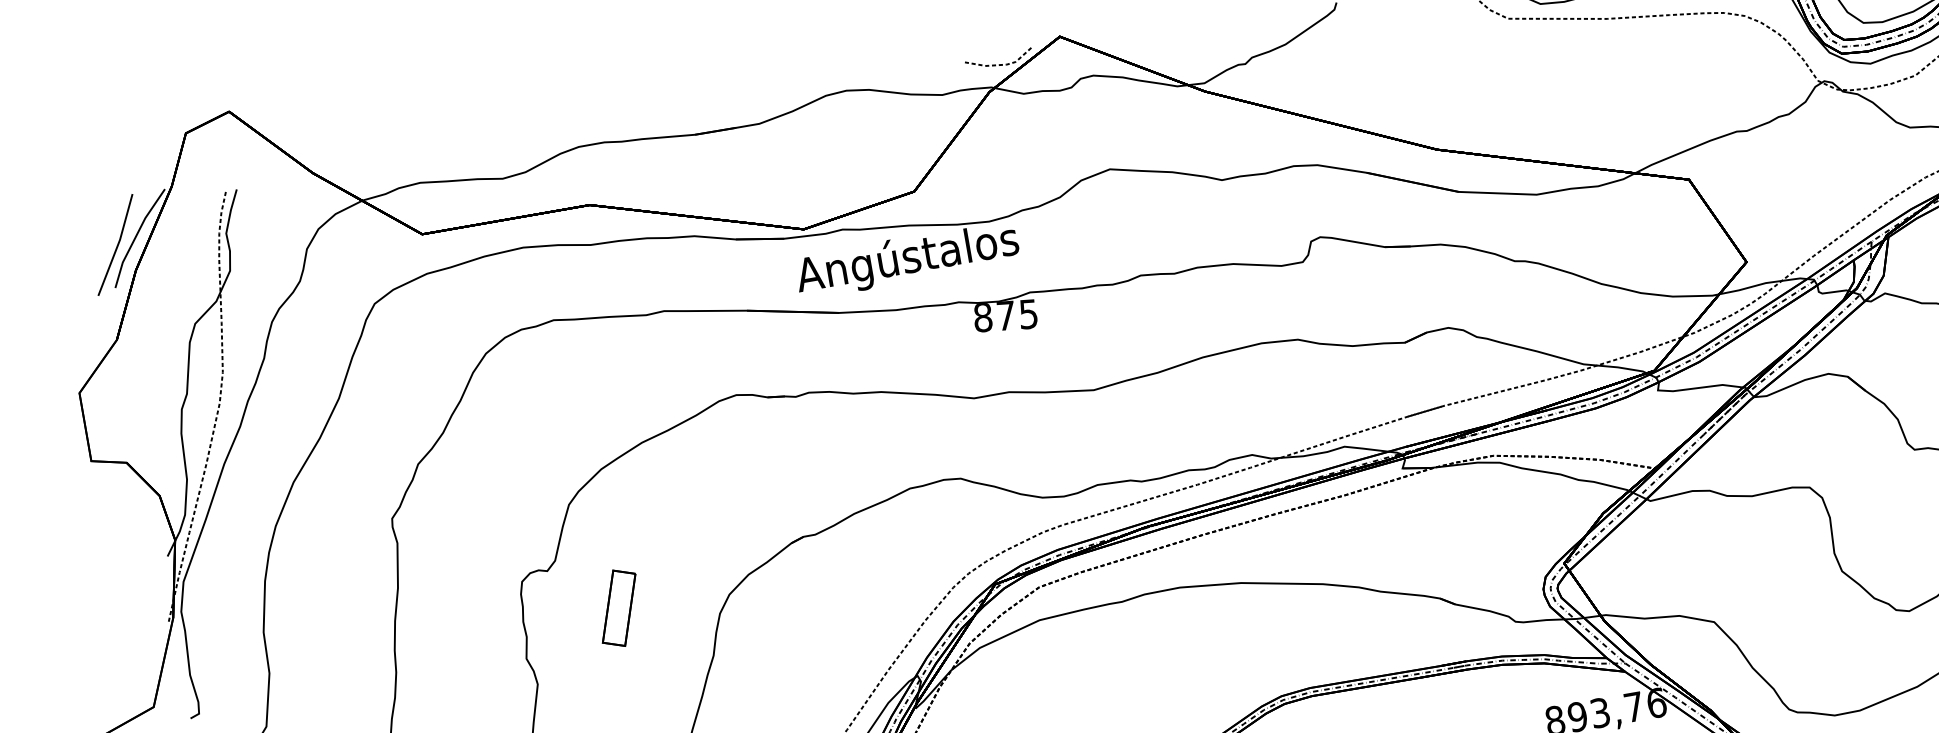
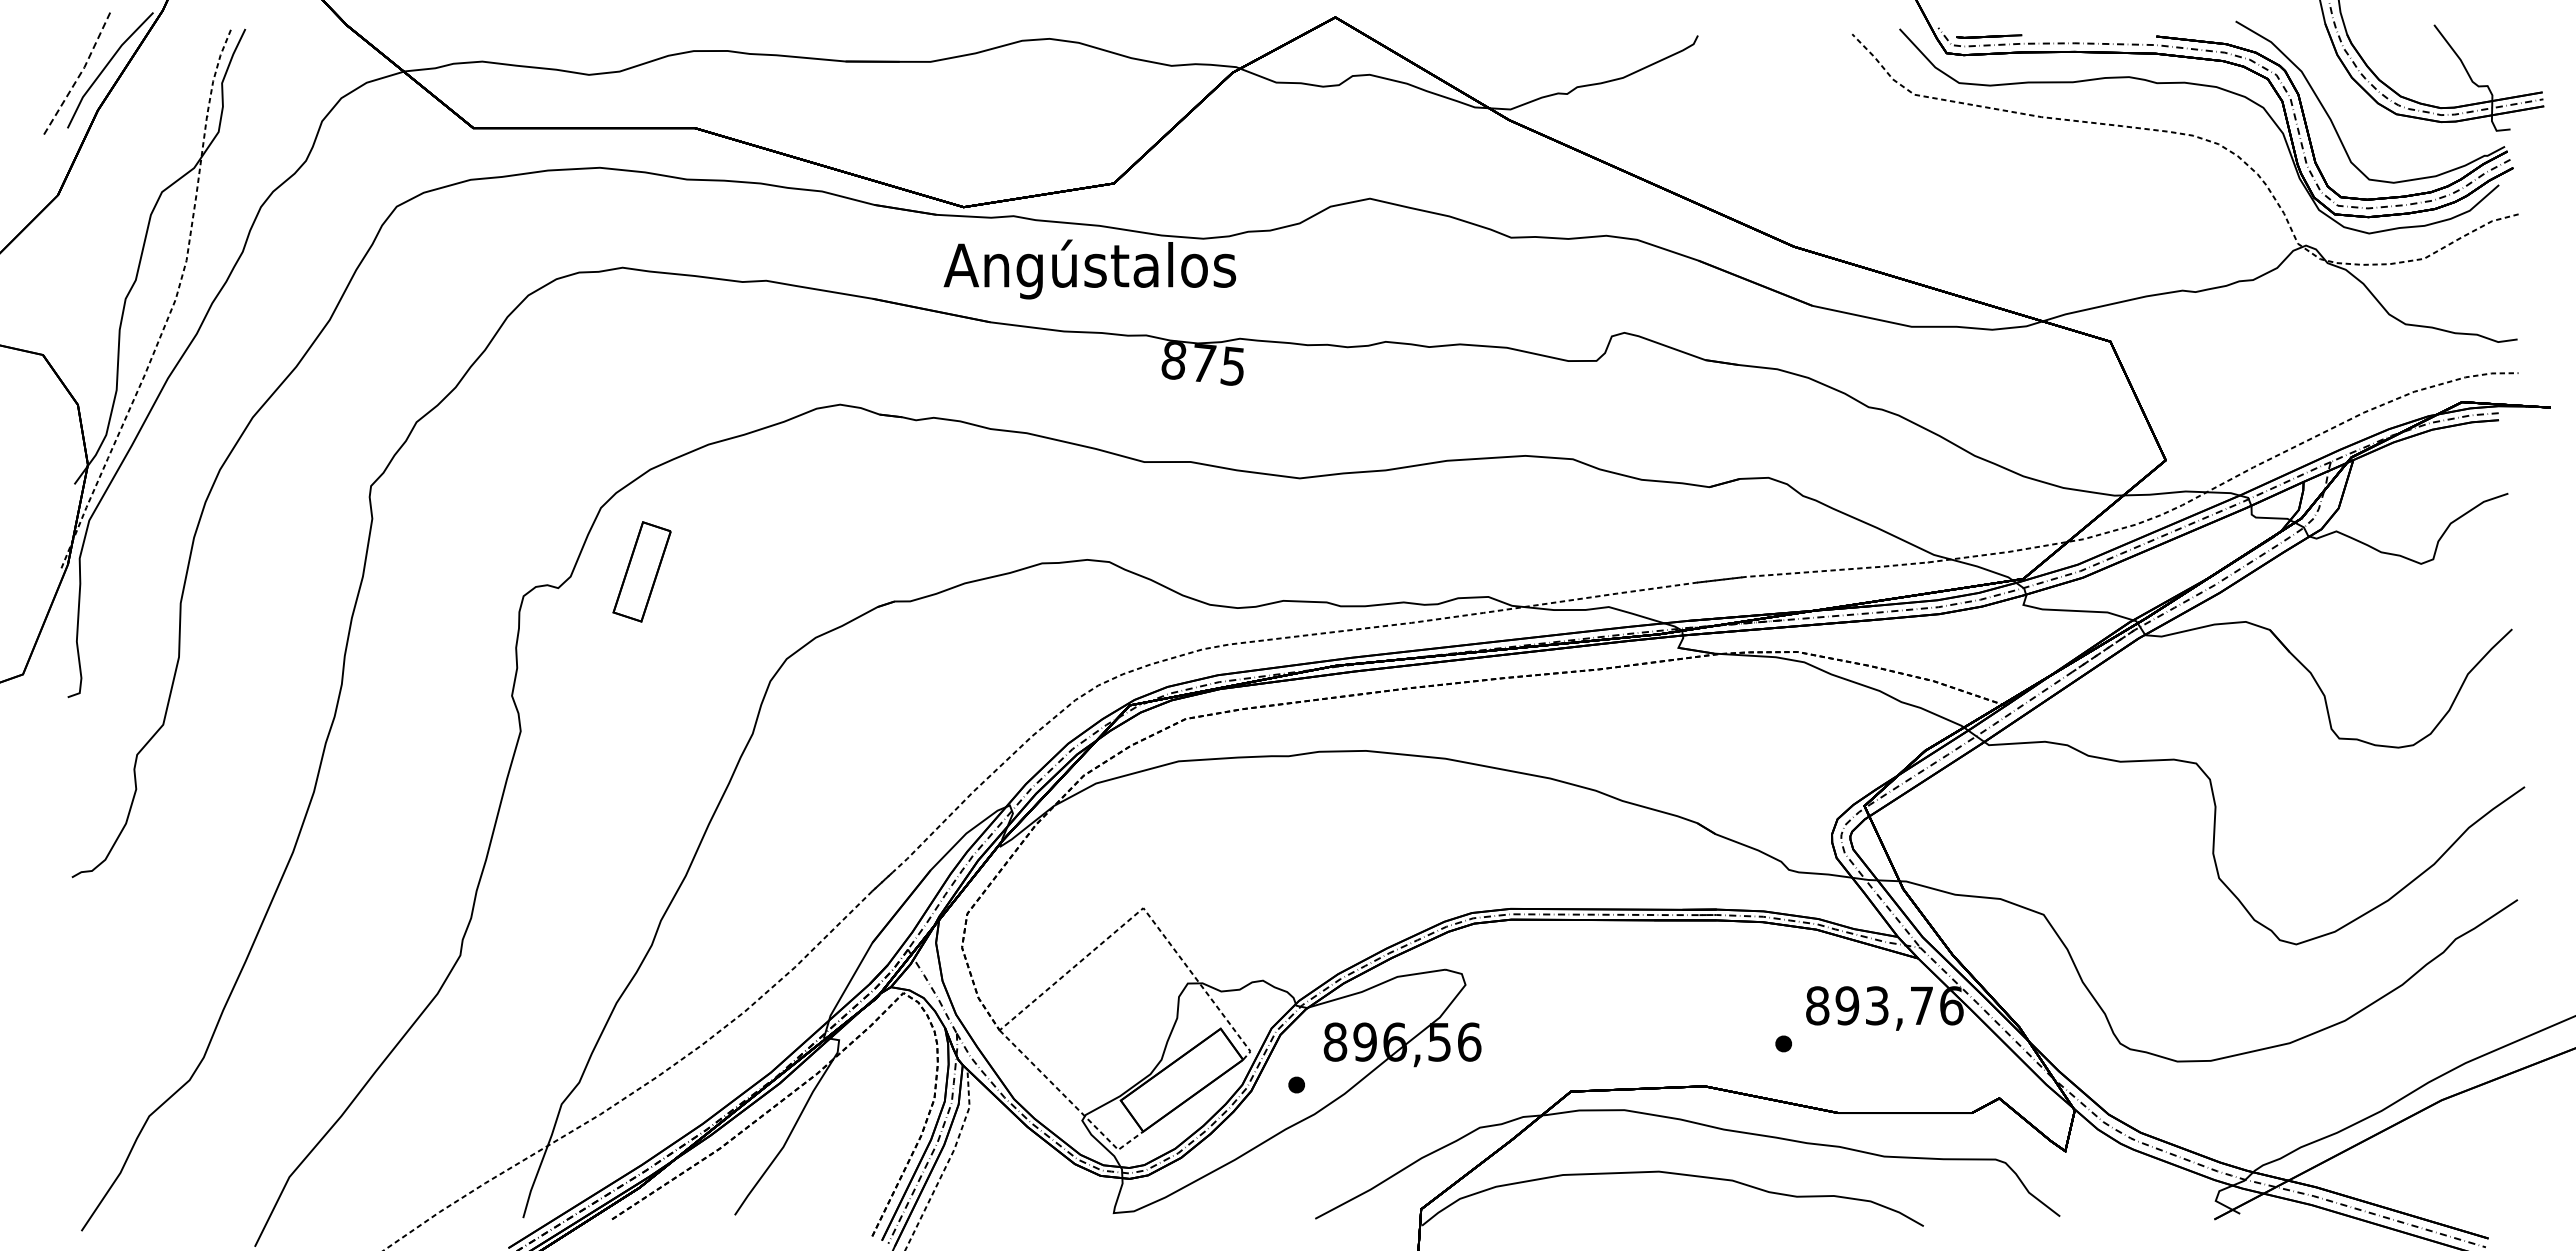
line: (999, 64) -> (1251, 39), removed
line: (117, 245) -> (80, 74), solid -> dashed
part: (618, 608) -> (641, 571), moved

